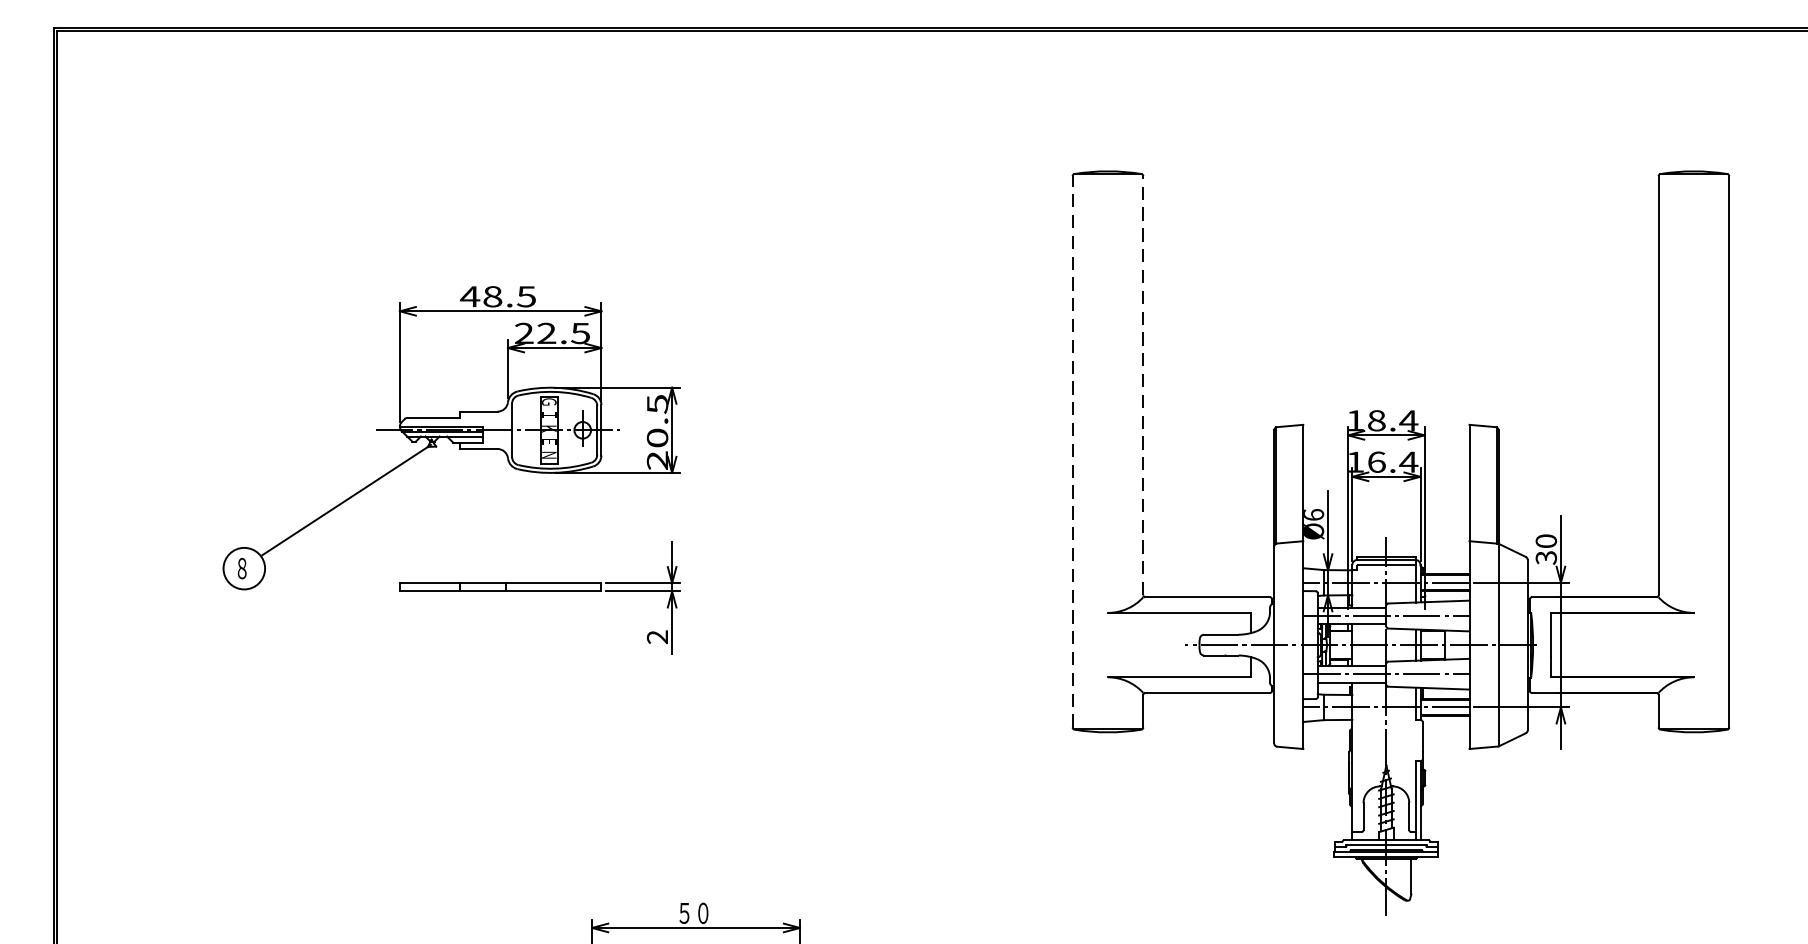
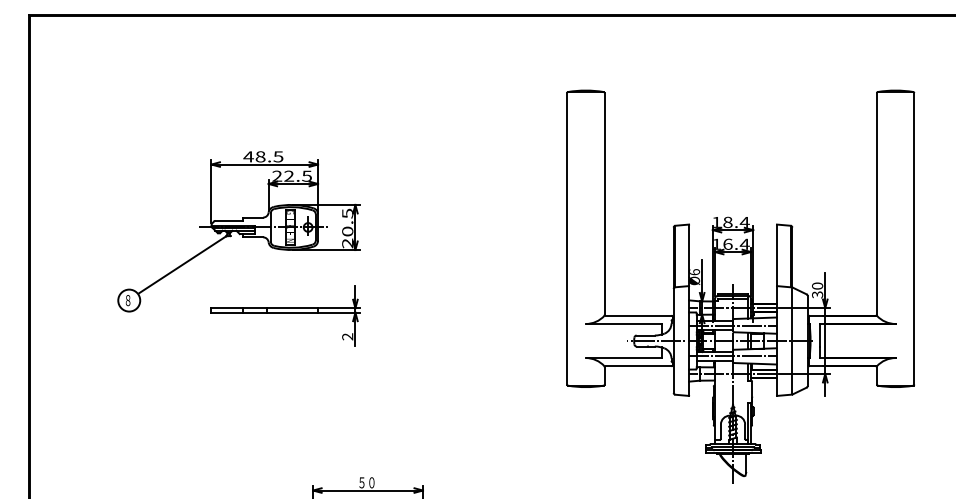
line: (1143, 384) -> (604, 203), dashed -> solid
line: (1073, 451) -> (567, 238), dashed -> solid

